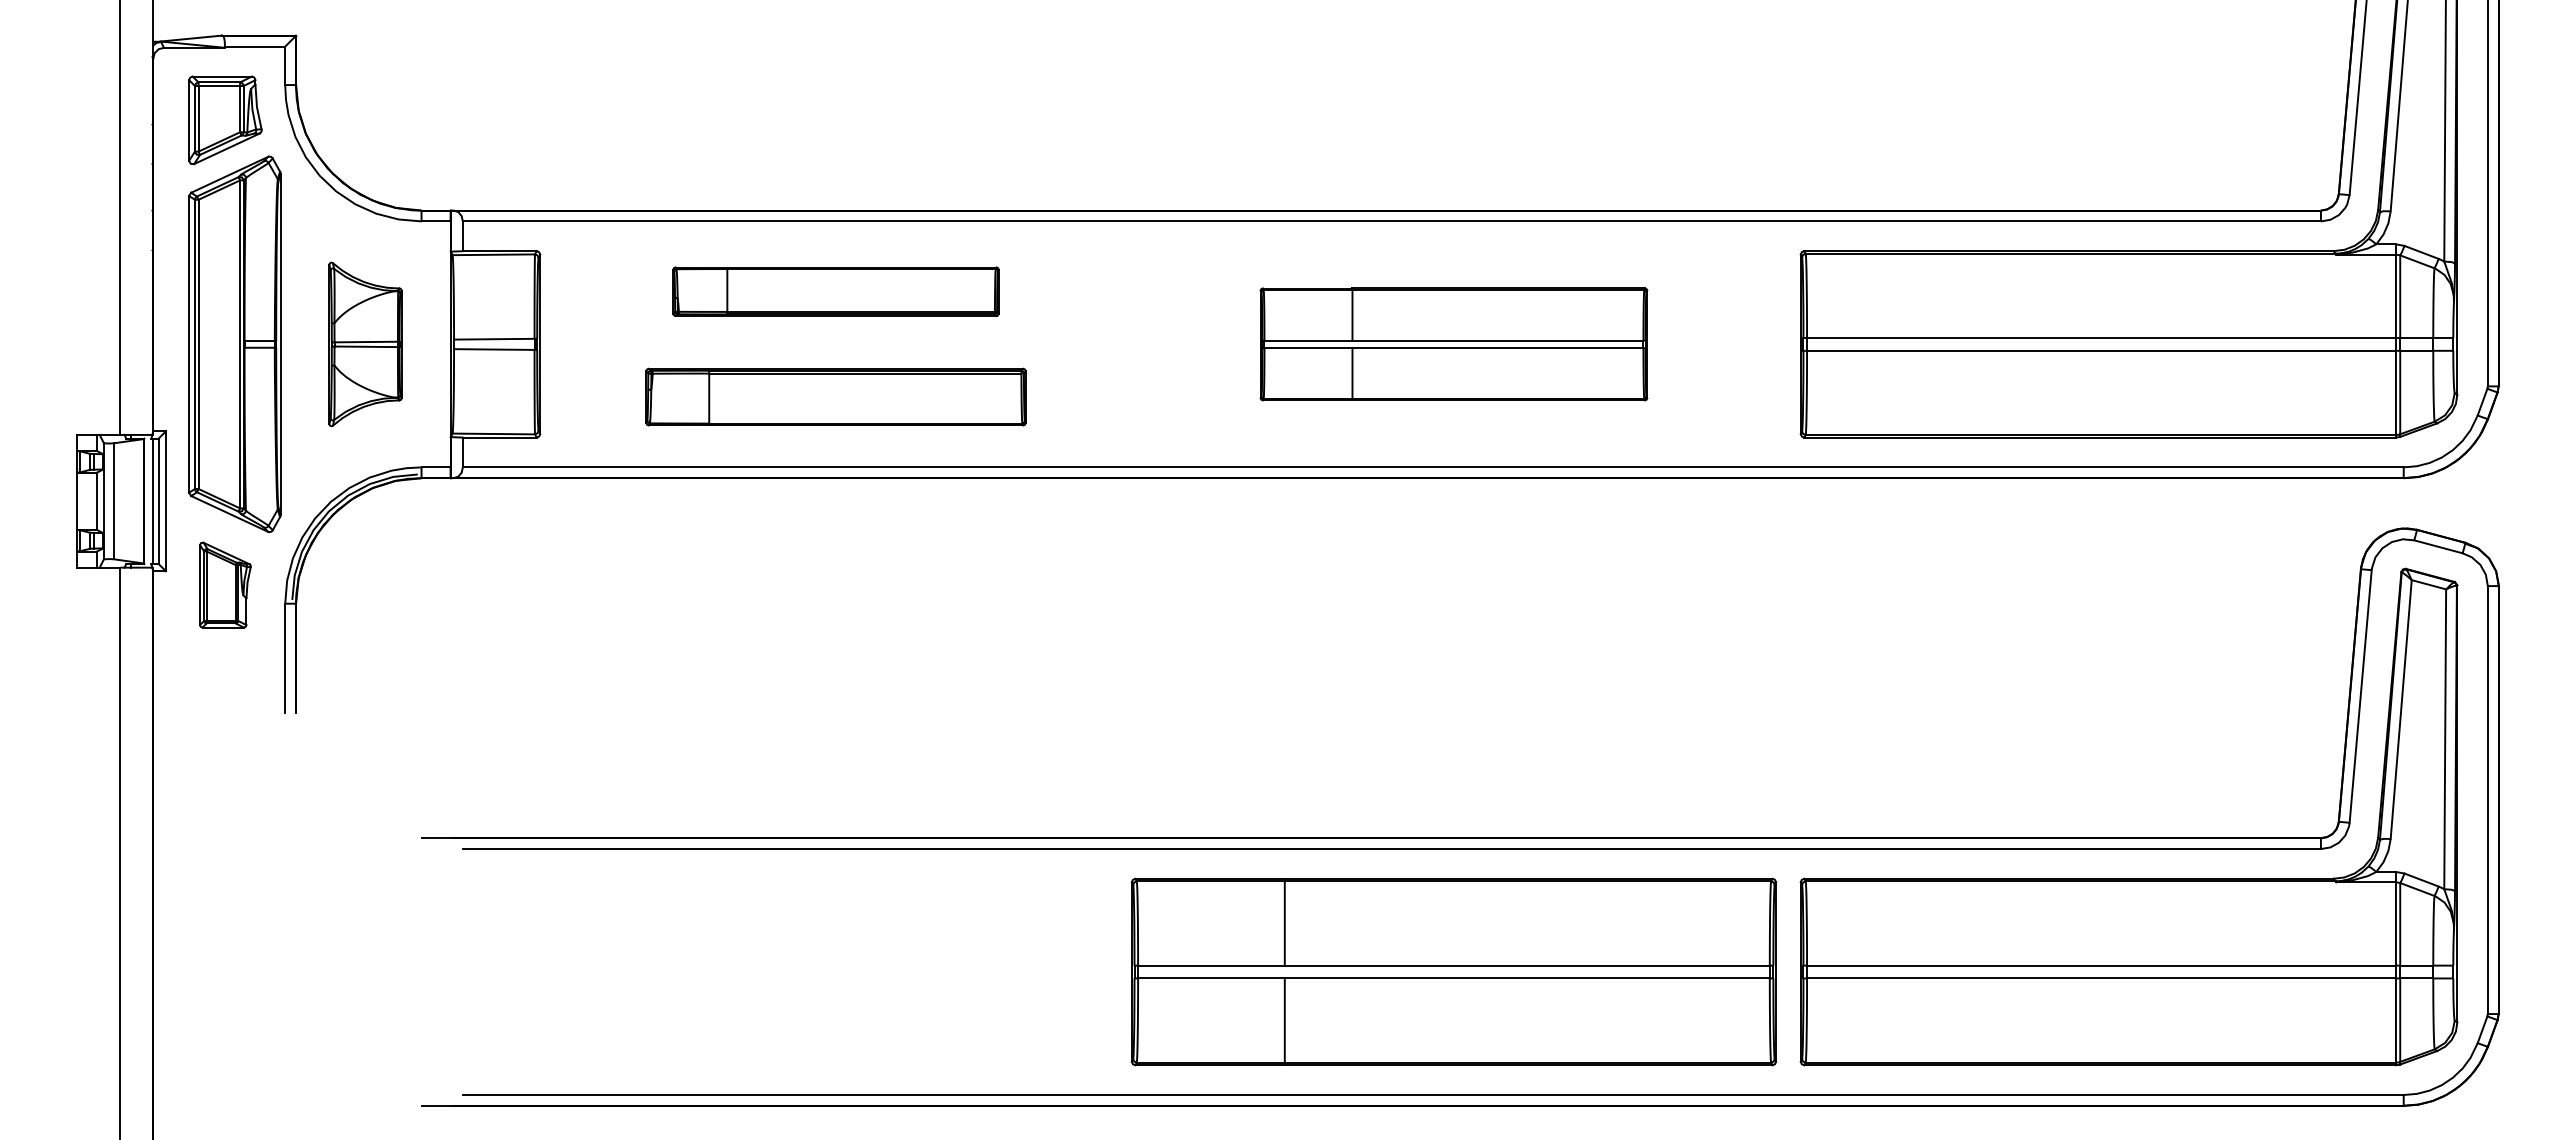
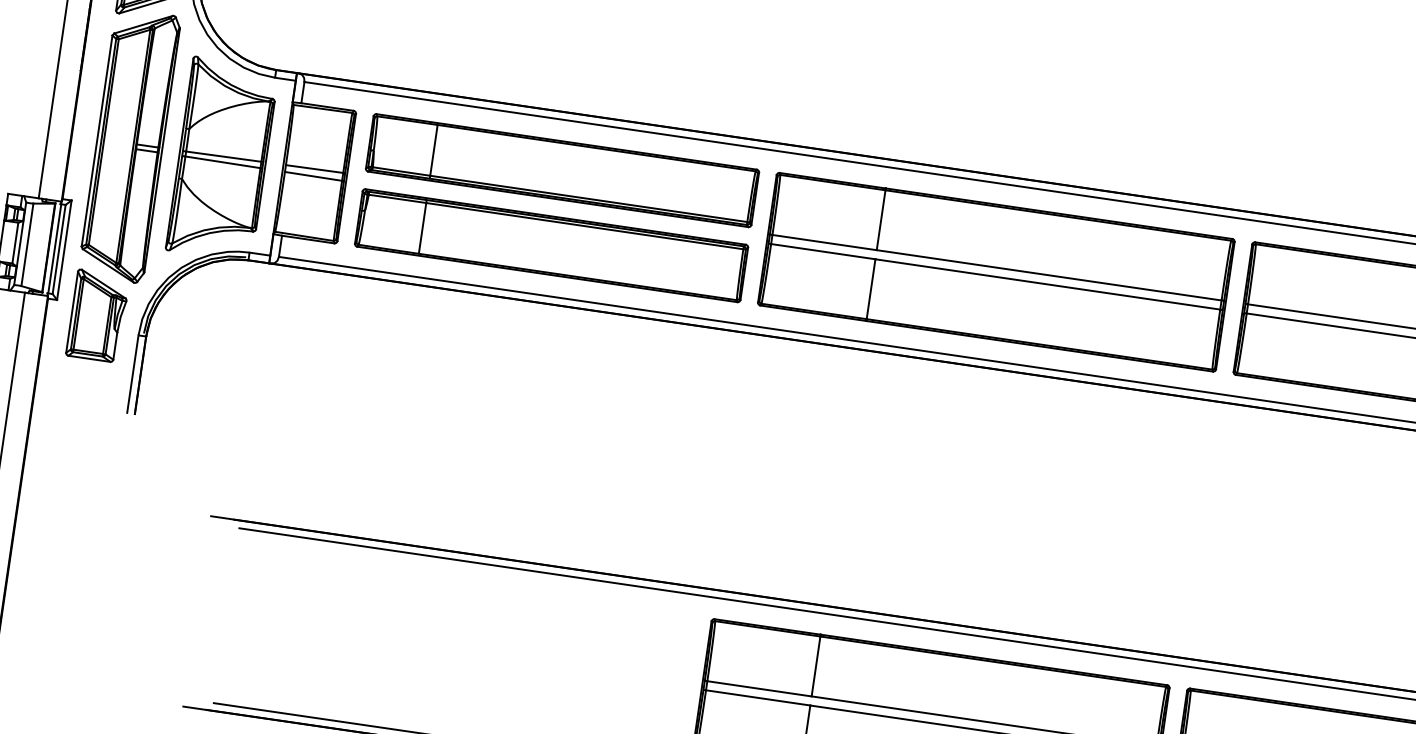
part: (835, 291) -> (562, 170), size x1.67
part: (365, 344) -> (222, 159), size x1.67
part: (1453, 344) -> (996, 272), size x1.67
part: (835, 396) -> (551, 245), size x1.43
part: (225, 584) -> (98, 315), size x1.43

